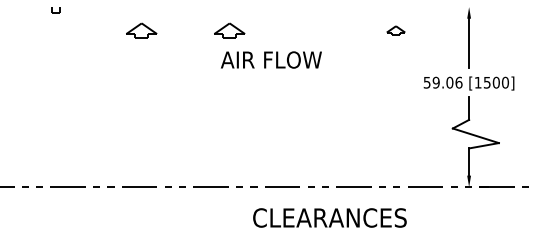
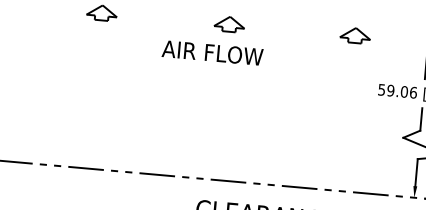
part: (229, 30) -> (229, 23), moved
part: (395, 30) -> (354, 35), size x1.67
text: (271, 59) -> (212, 52), moved

